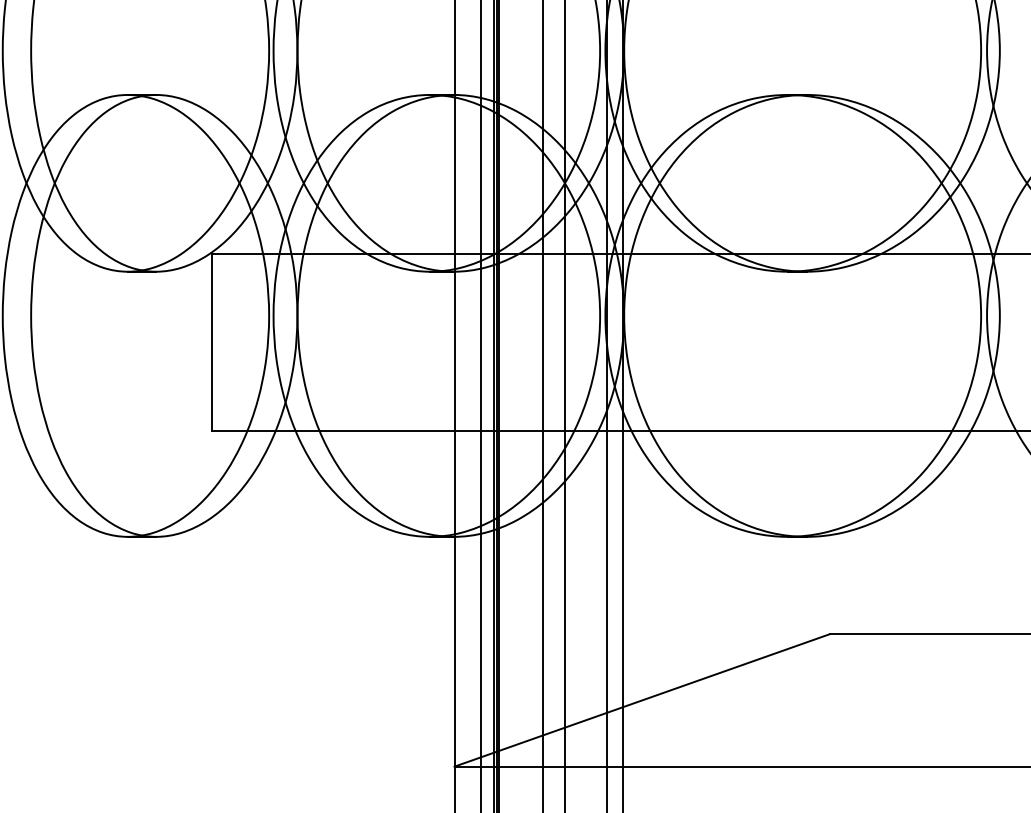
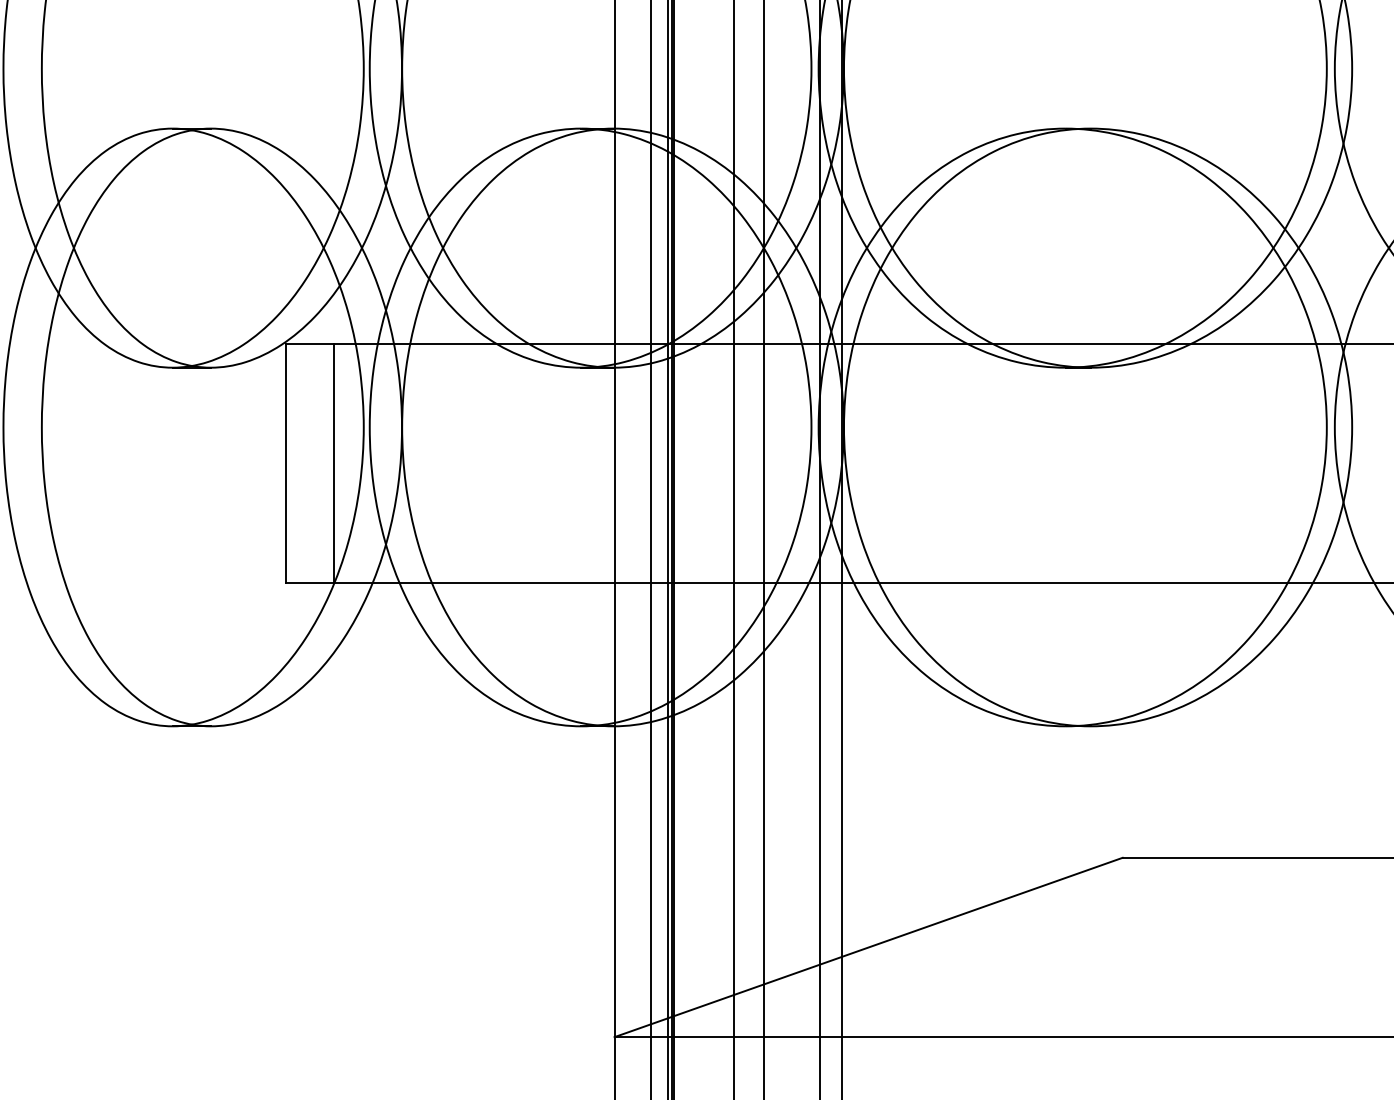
line: (246, 341) -> (333, 462), added

